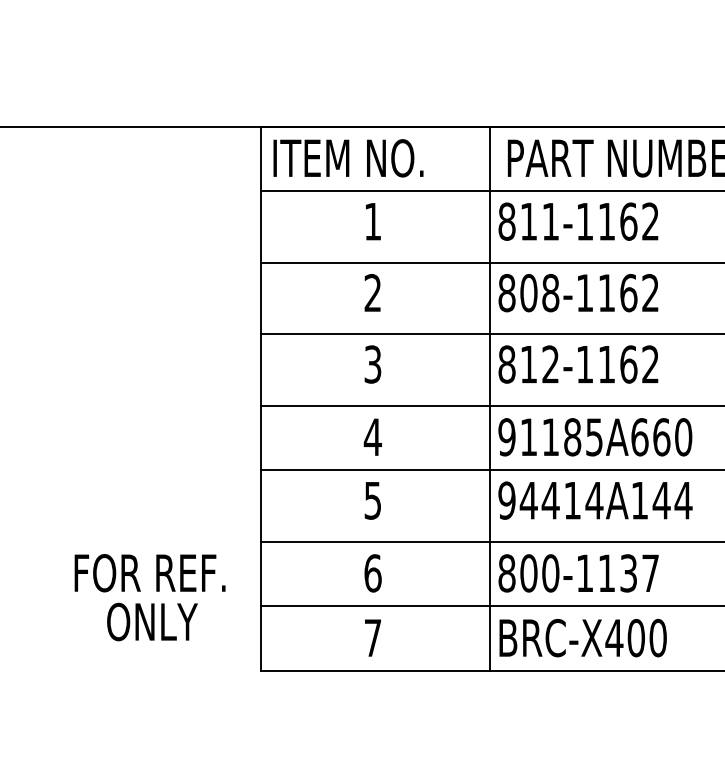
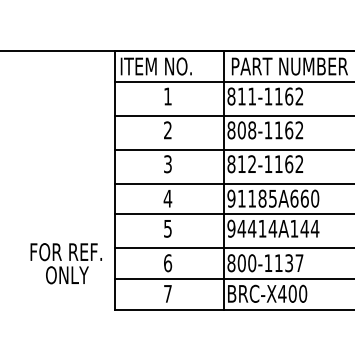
text: (148, 597) -> (65, 263), moved

